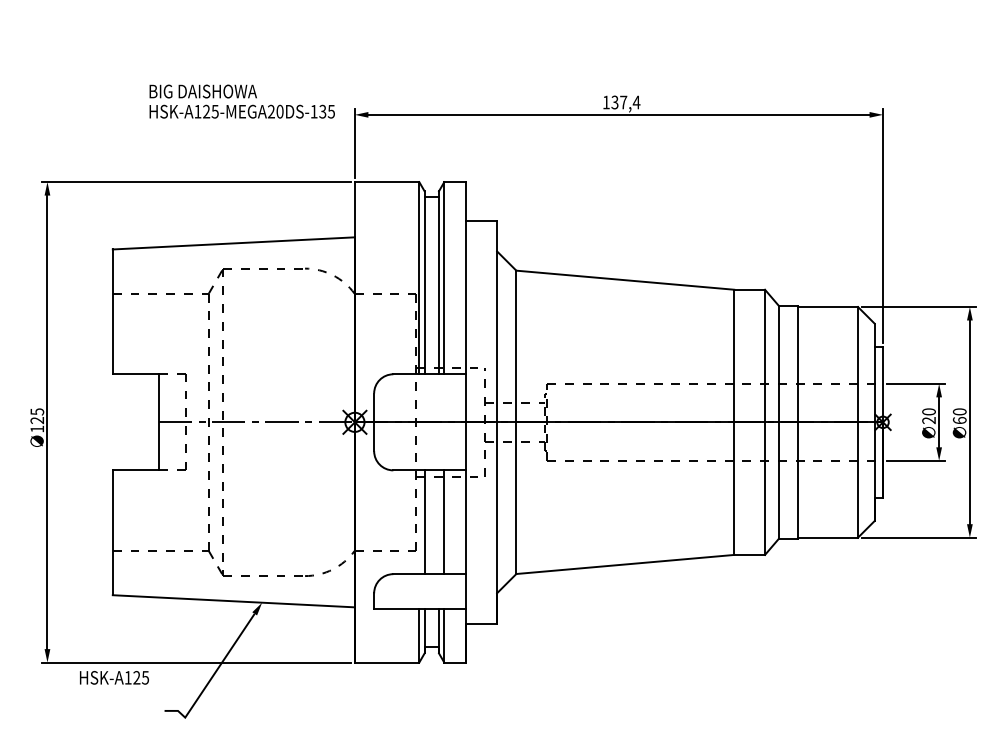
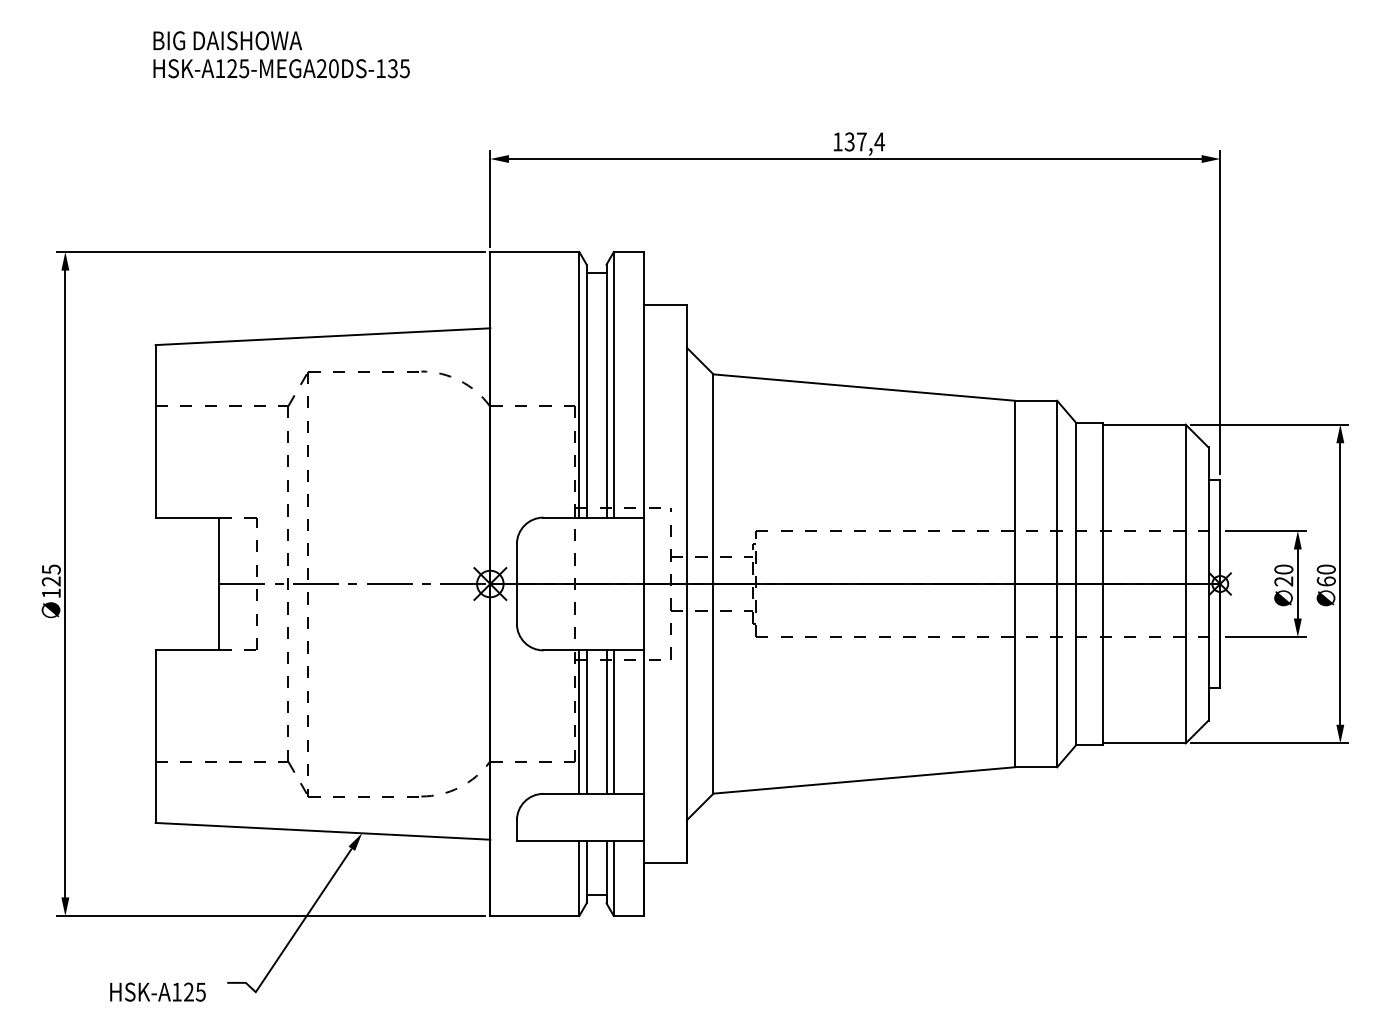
text: (242, 101) -> (281, 54), moved
line: (419, 521) -> (579, 721), added
line: (438, 521) -> (606, 721), added
text: (114, 677) -> (157, 991), moved

